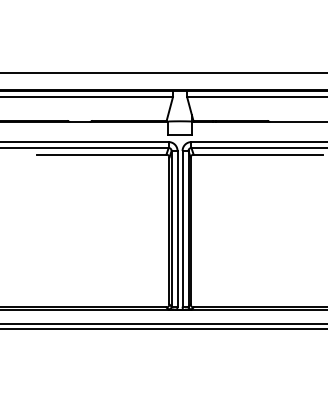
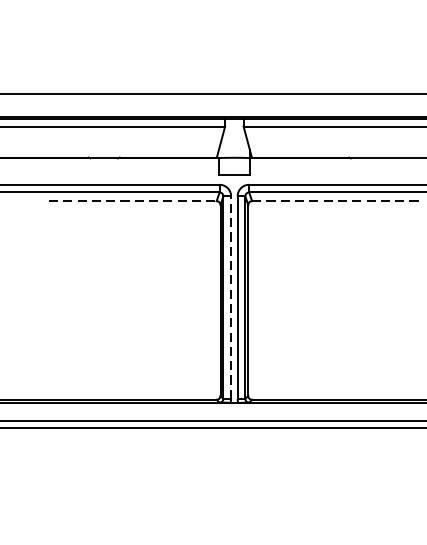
line: (102, 154) -> (133, 200), solid -> dashed
line: (258, 154) -> (336, 200), solid -> dashed
line: (177, 228) -> (231, 297), solid -> dashed

